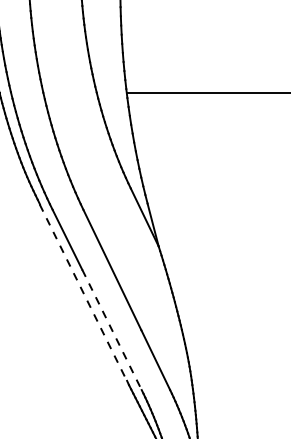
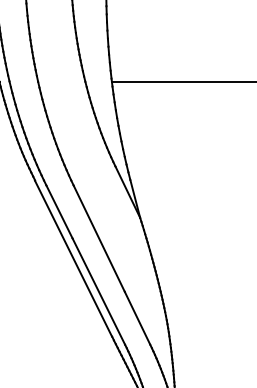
line: (83, 293) -> (73, 259), dashed -> solid
line: (112, 330) -> (99, 292), dashed -> solid

